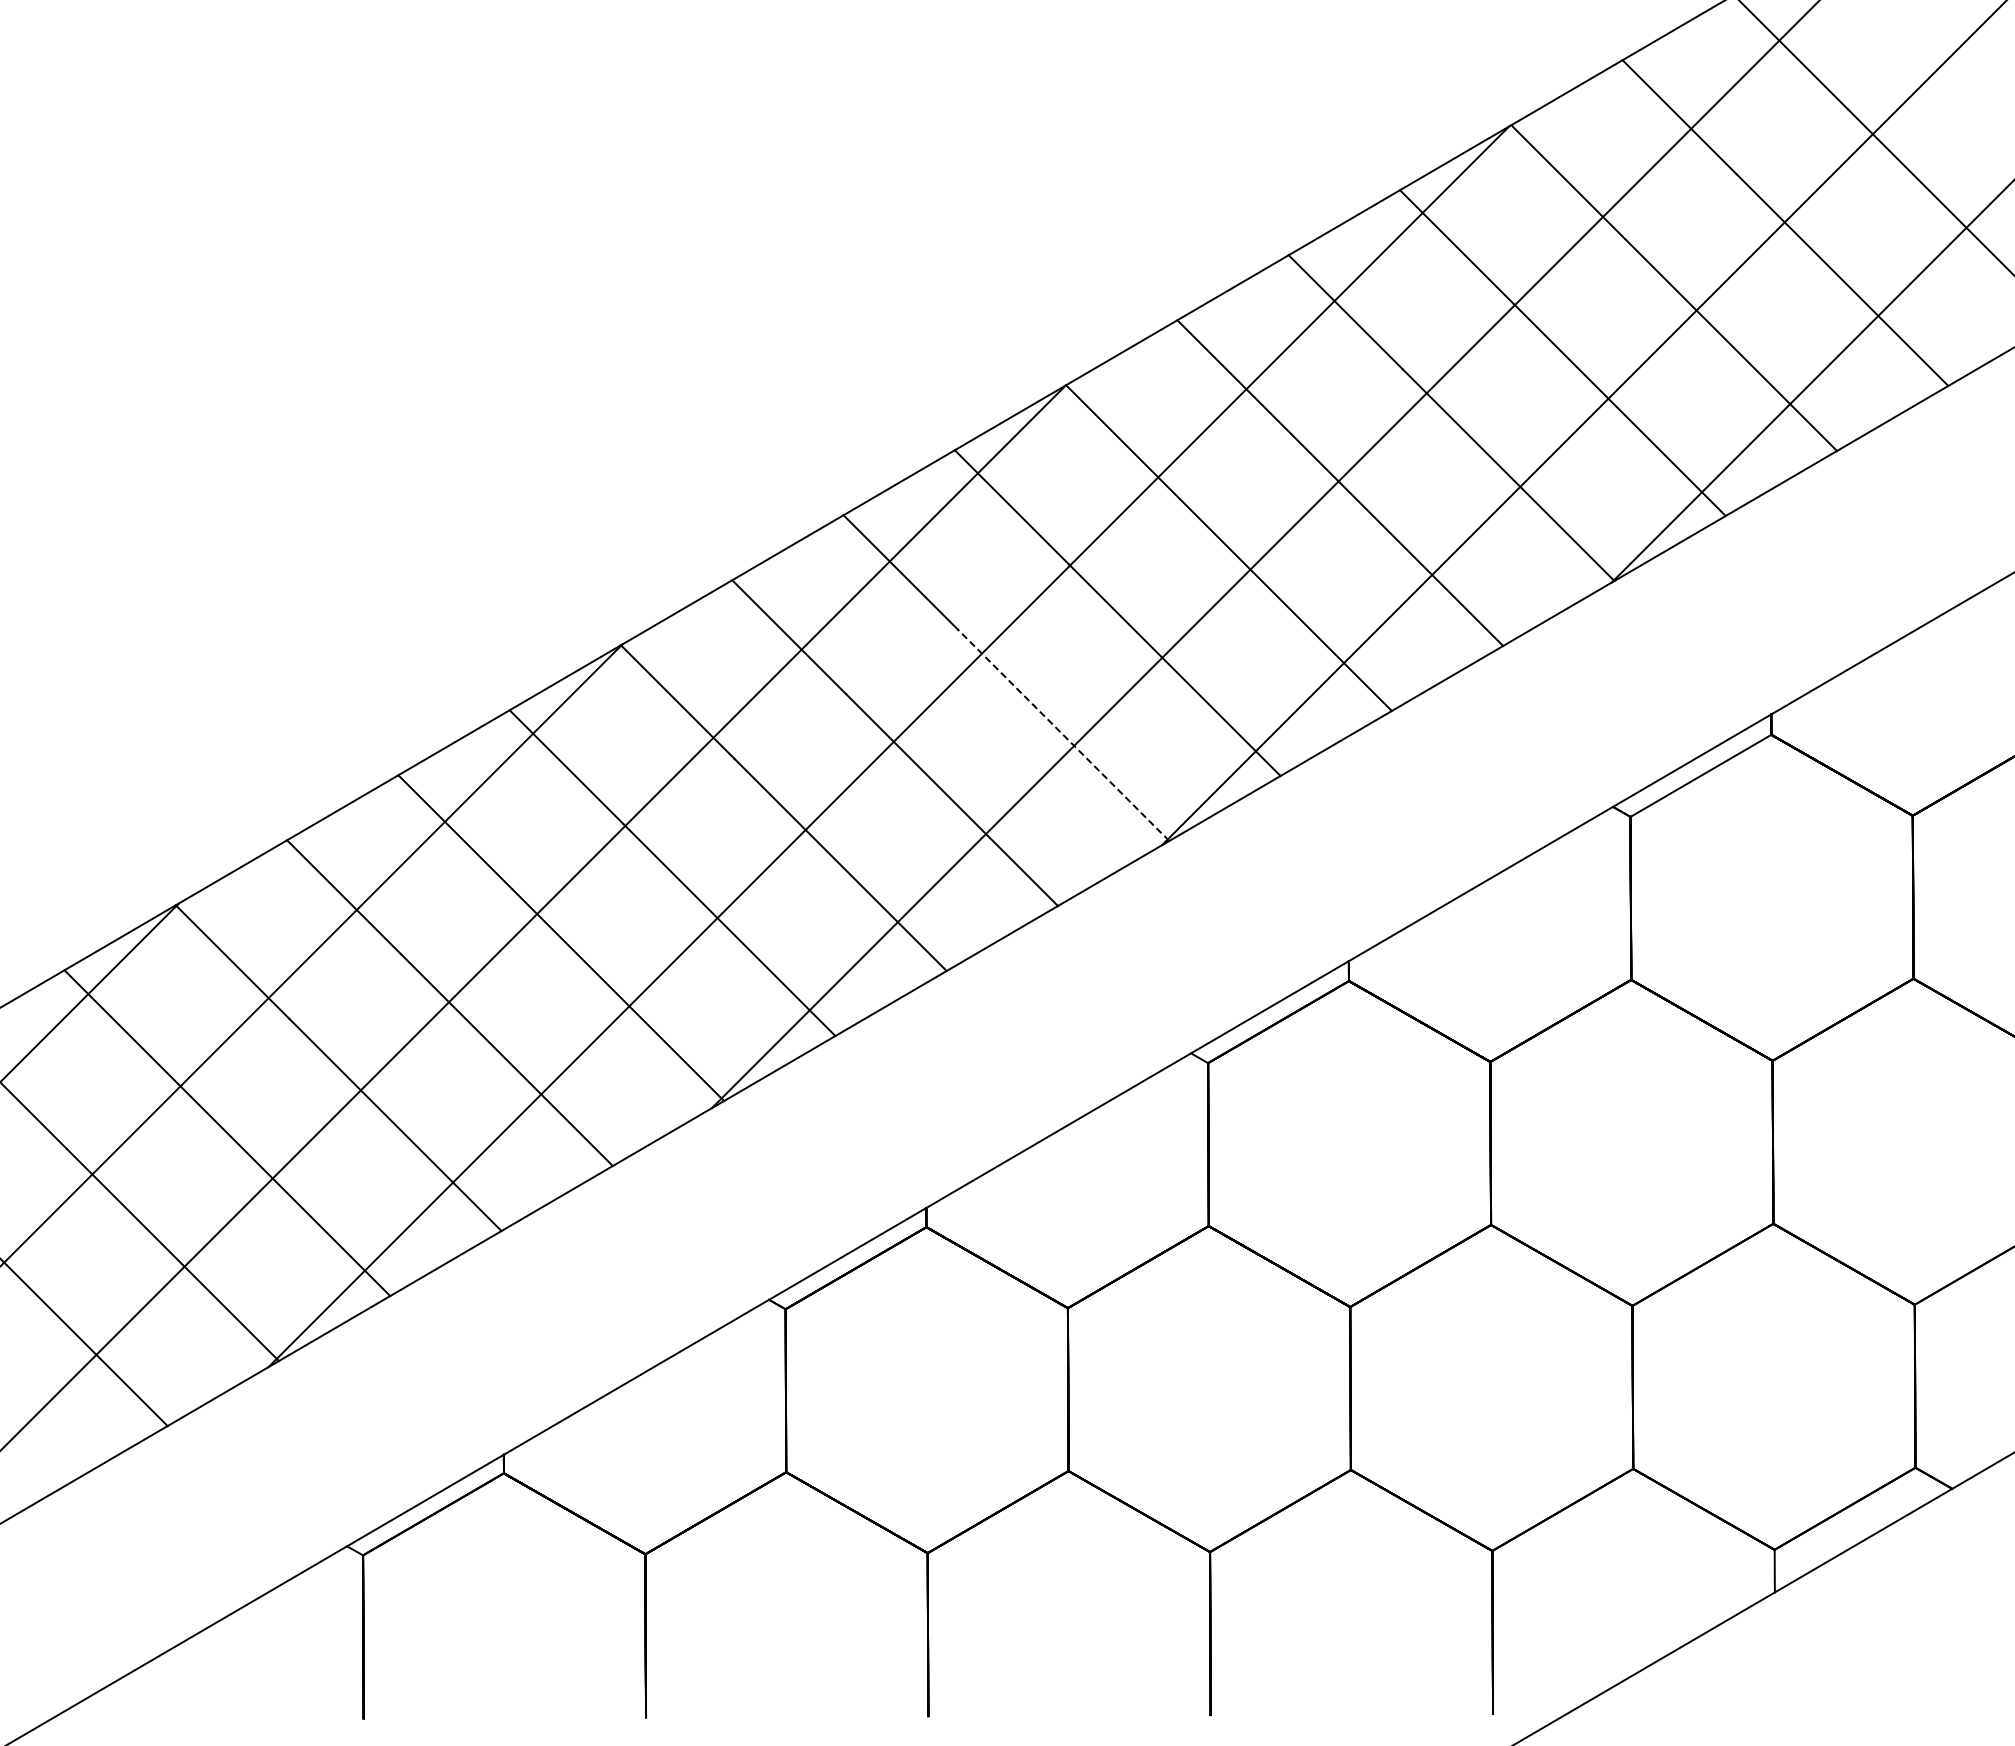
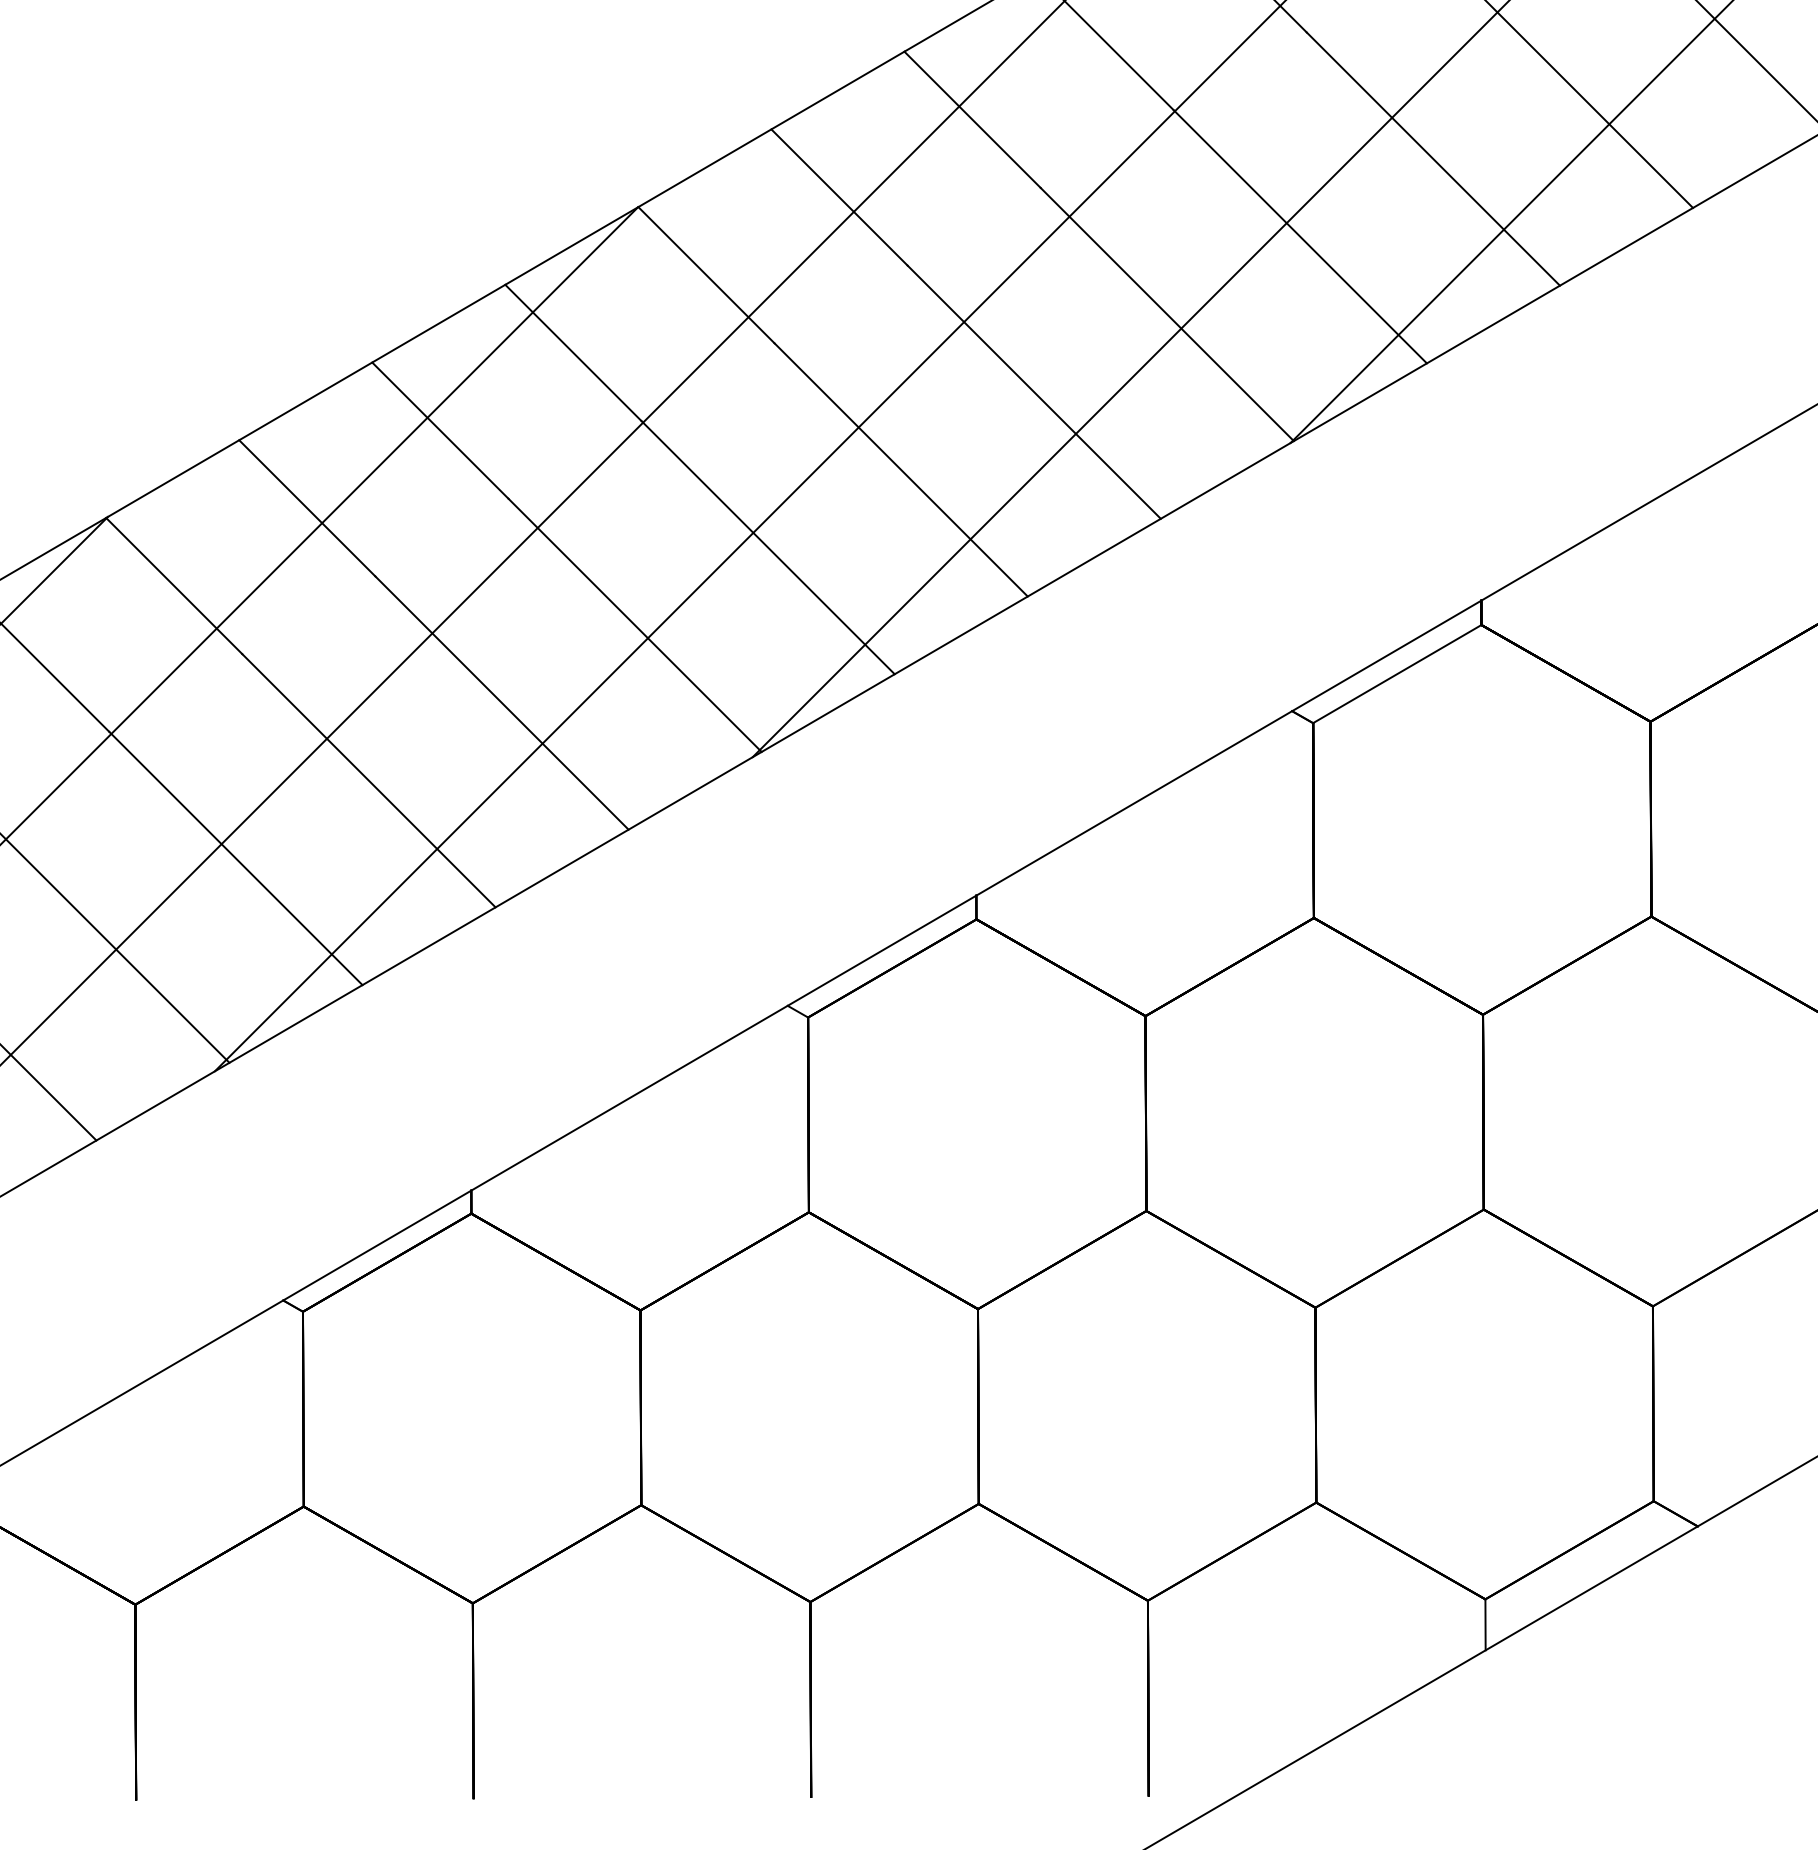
line: (1063, 735) -> (635, 625), dashed -> solid

